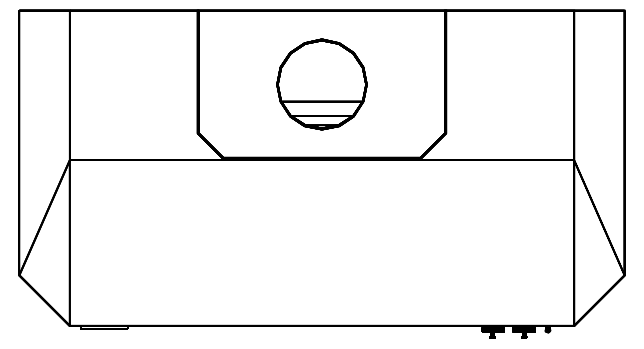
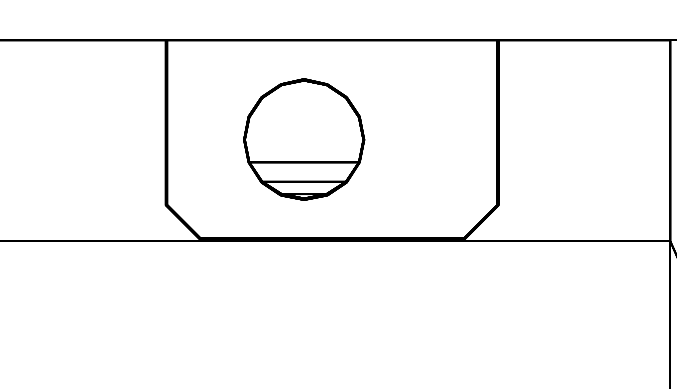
part: (321, 84) -> (303, 139), moved

